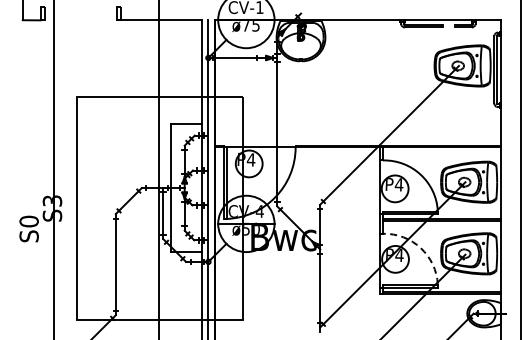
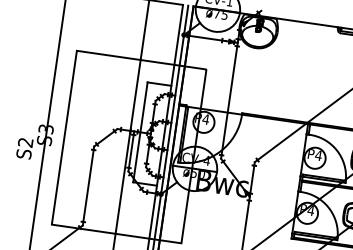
text: (28, 221) -> (25, 142), S0 -> S2
arc: (420, 248) -> (328, 207), dashed -> solid

